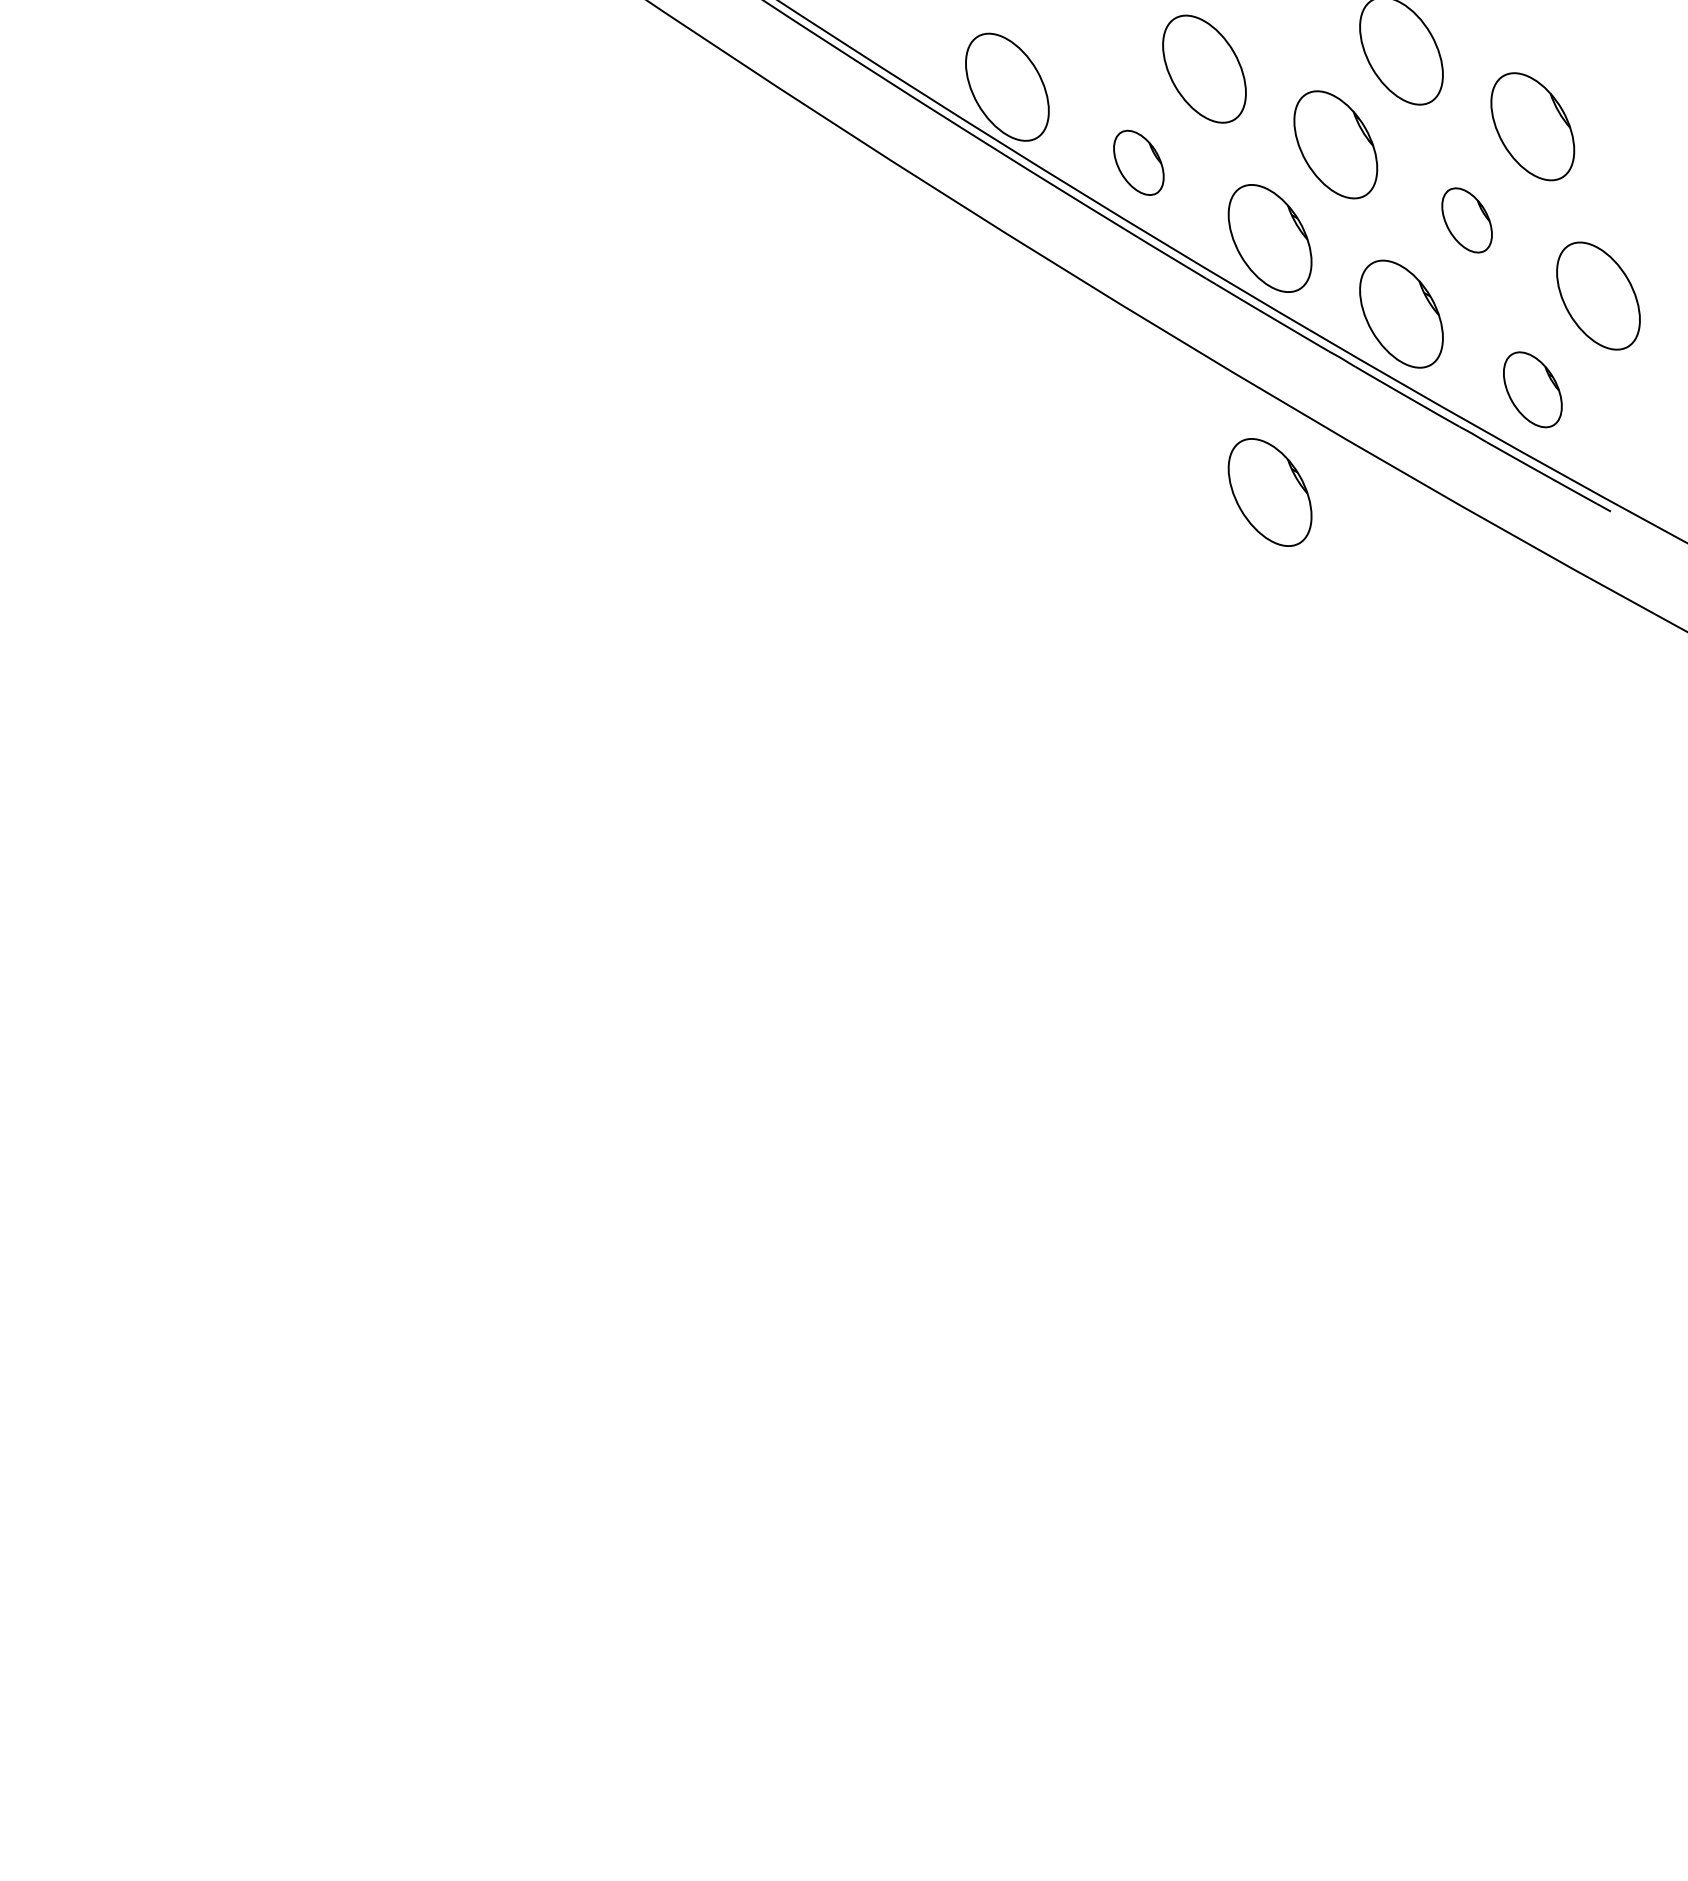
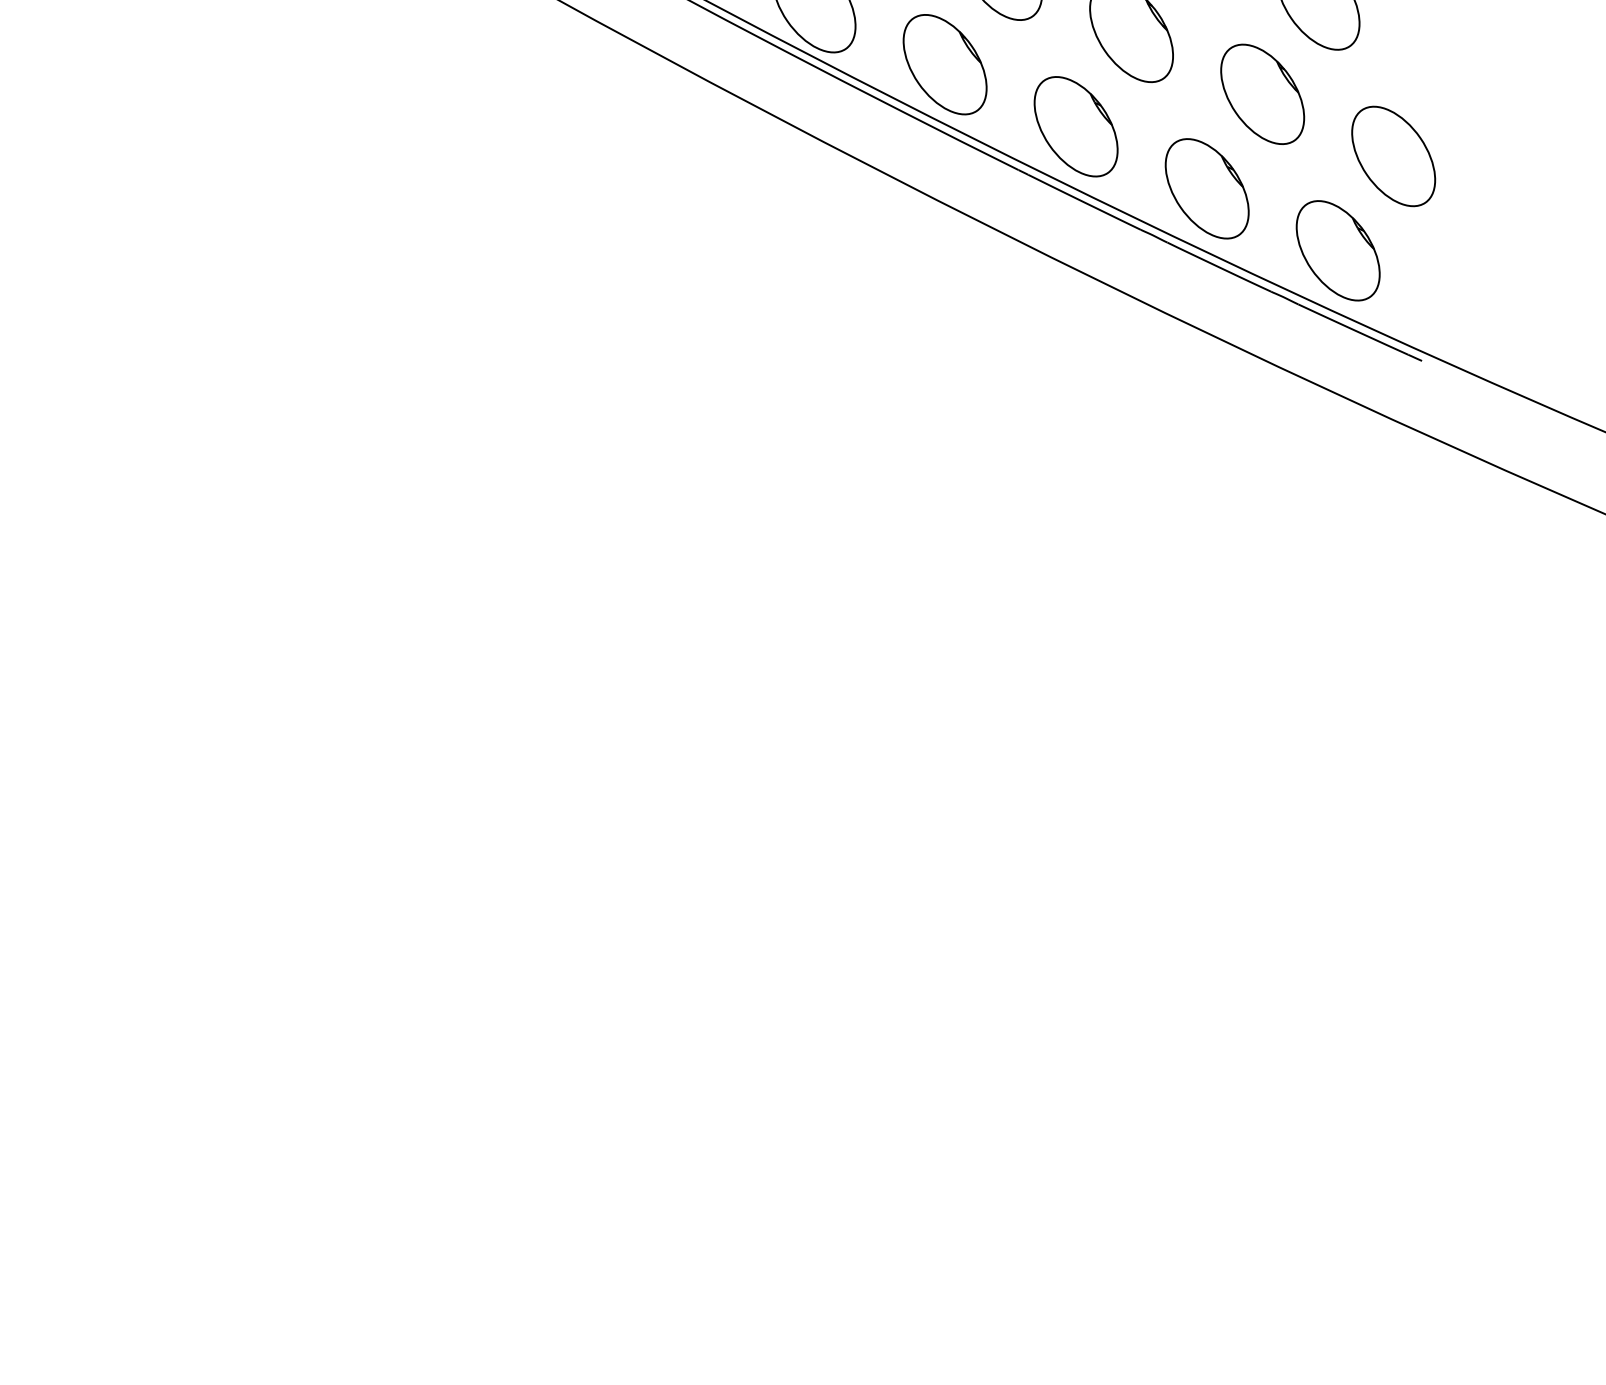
part: (1138, 162) -> (944, 64), size x1.67
part: (1466, 220) -> (1262, 94), size x1.67
part: (1532, 389) -> (1337, 250), size x1.43
part: (1269, 492) -> (1095, 368), removed

